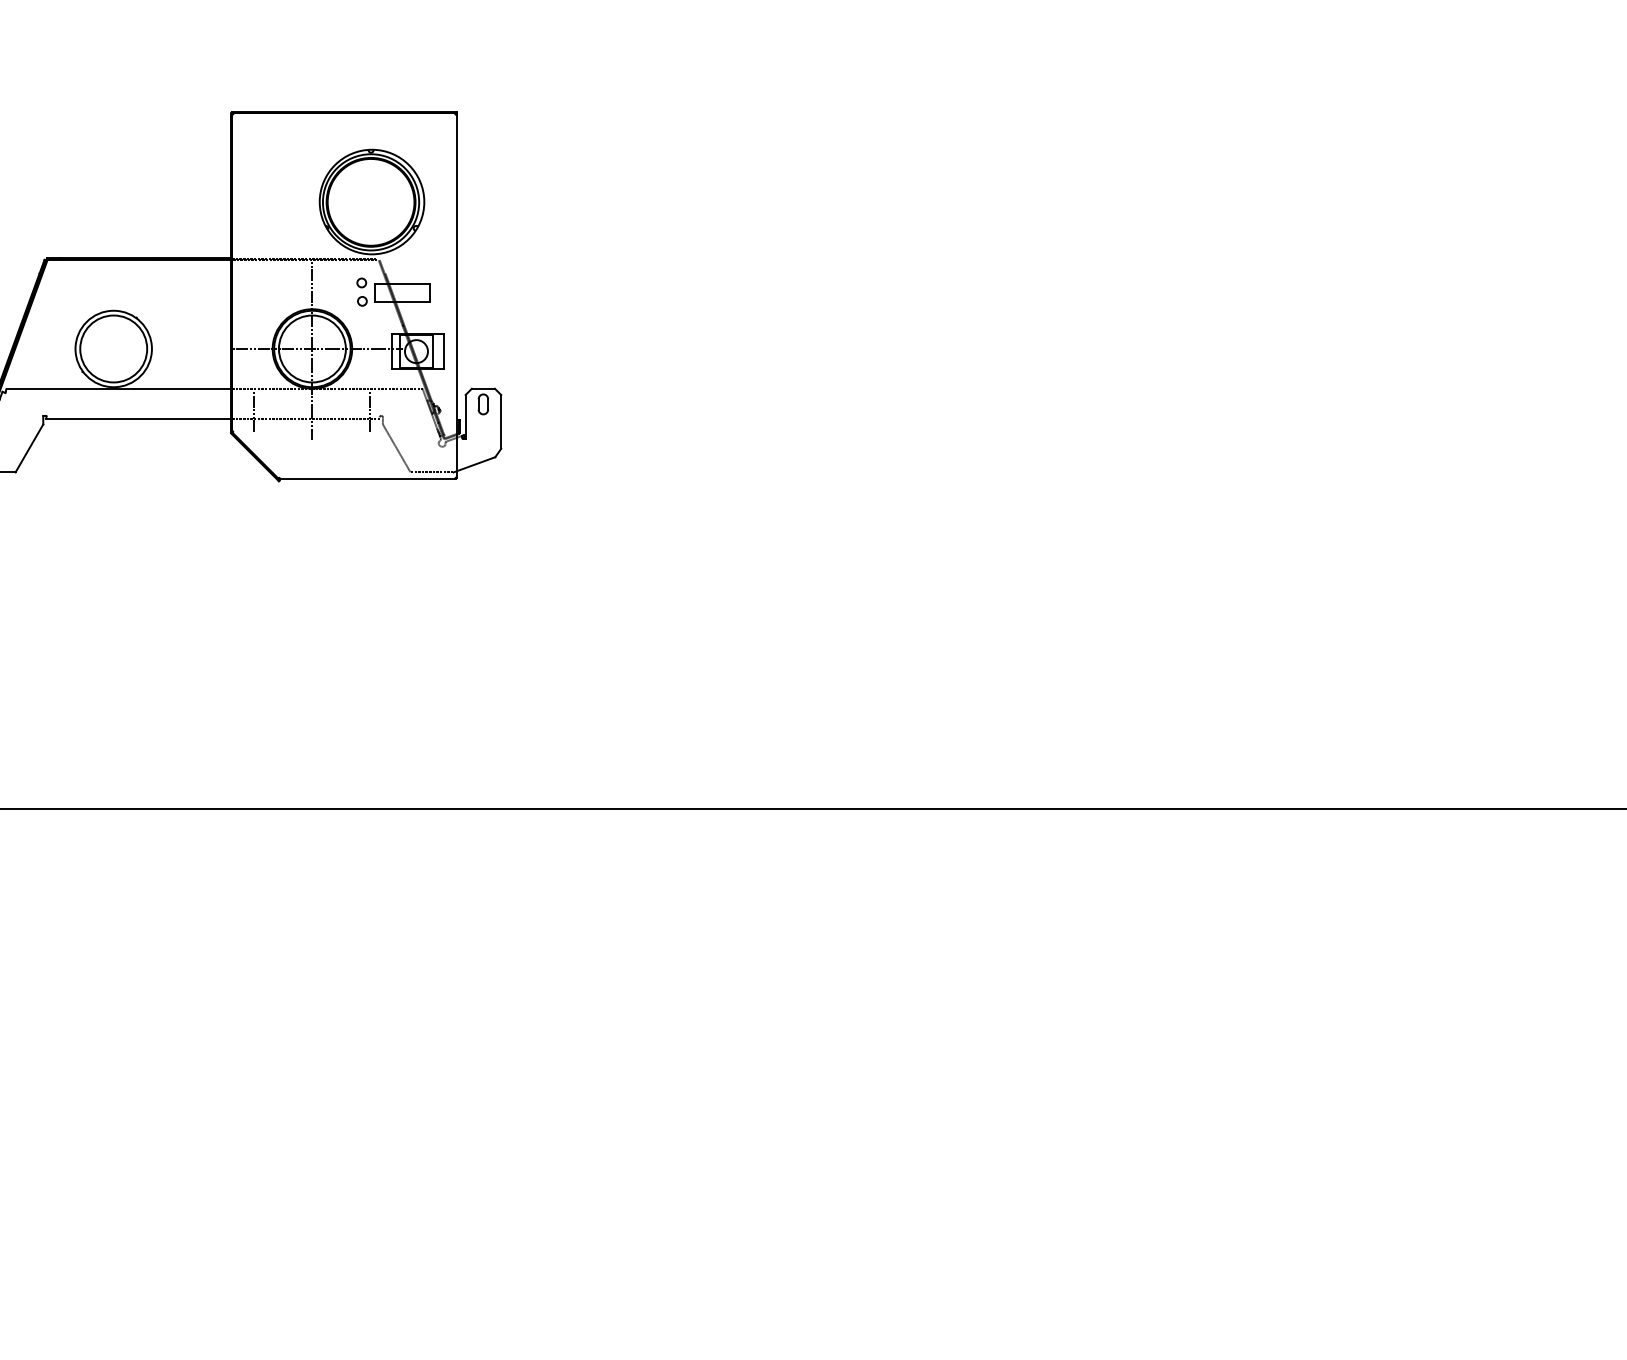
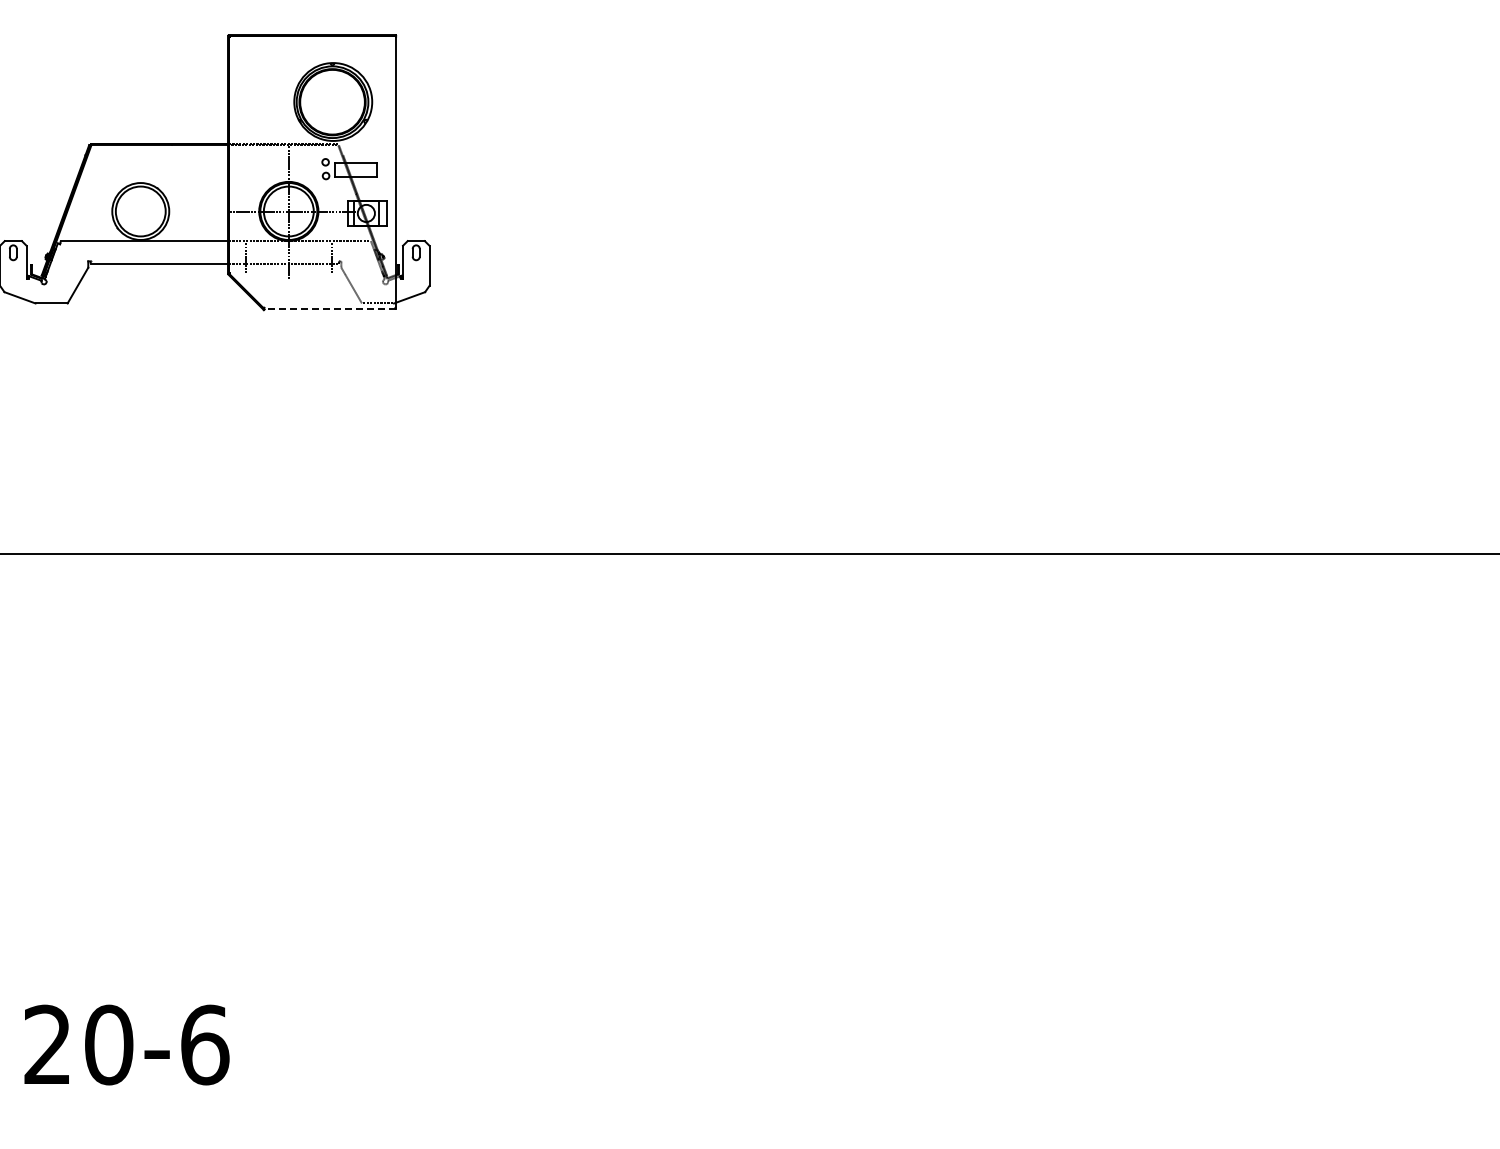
line: (366, 479) -> (329, 308), solid -> dashed

